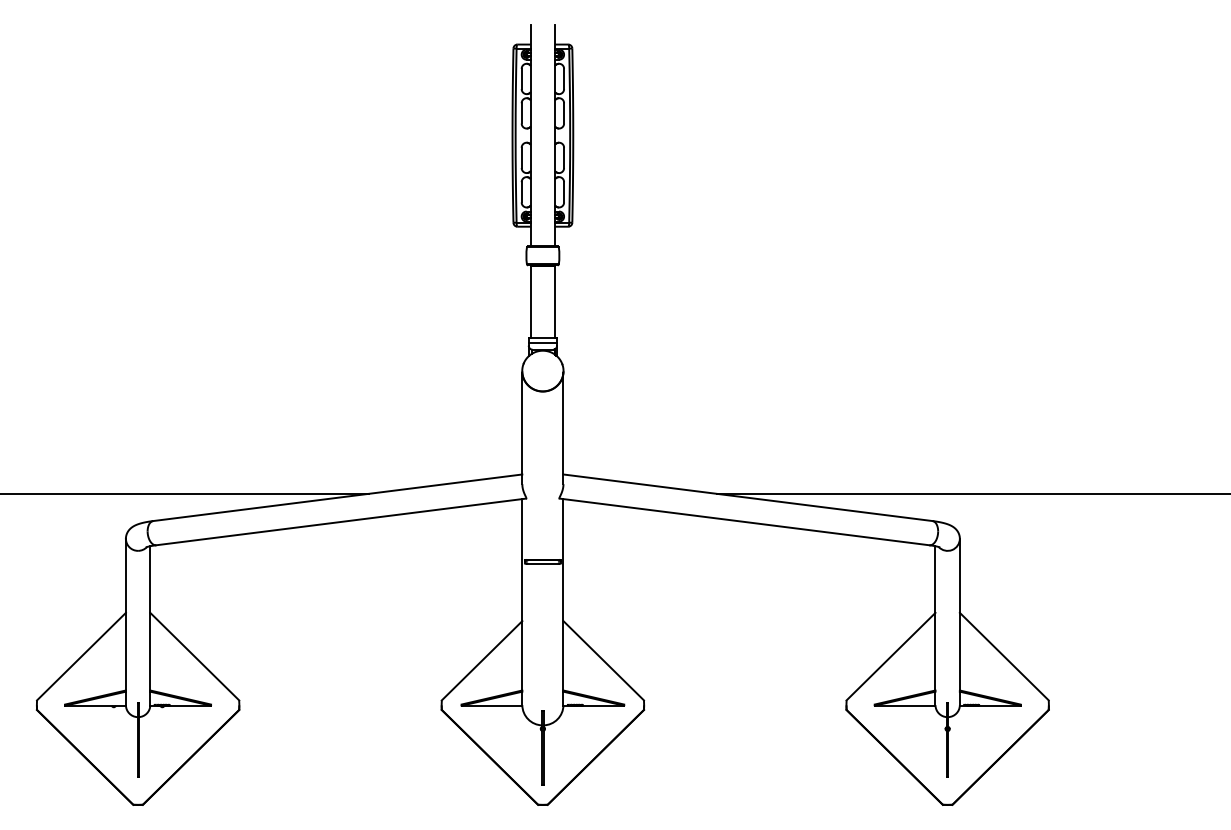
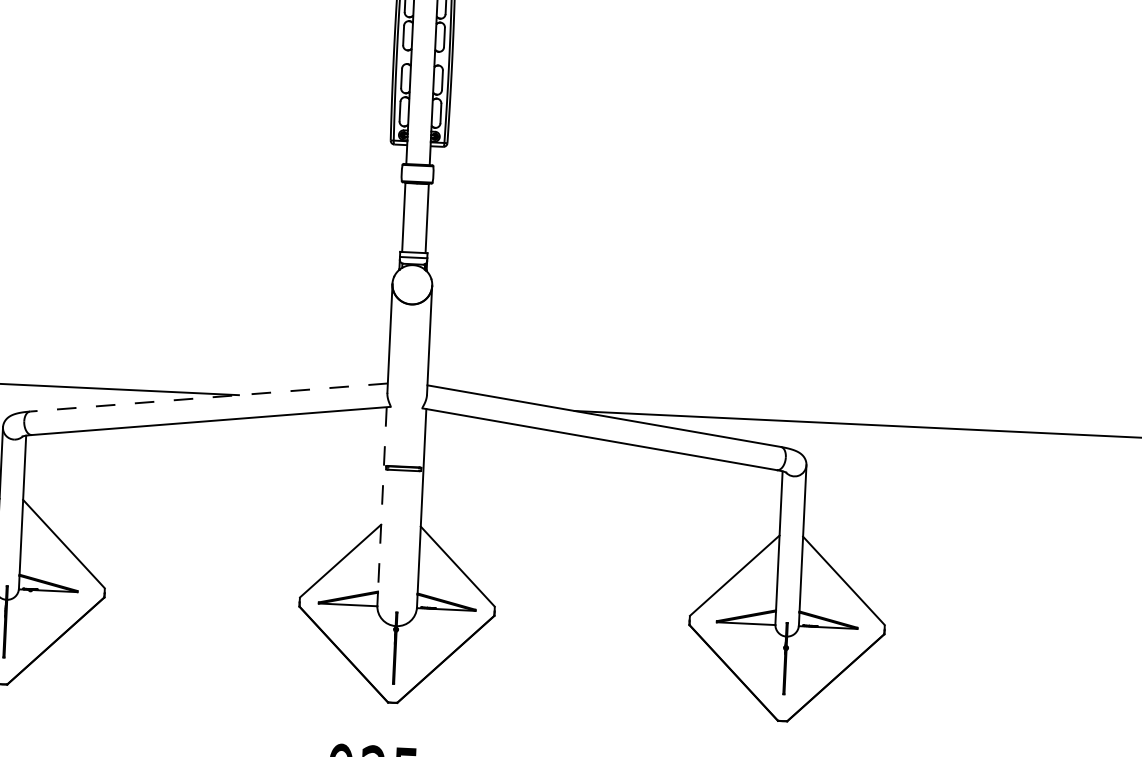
line: (337, 497) -> (208, 397), solid -> dashed
line: (522, 595) -> (382, 500), solid -> dashed

